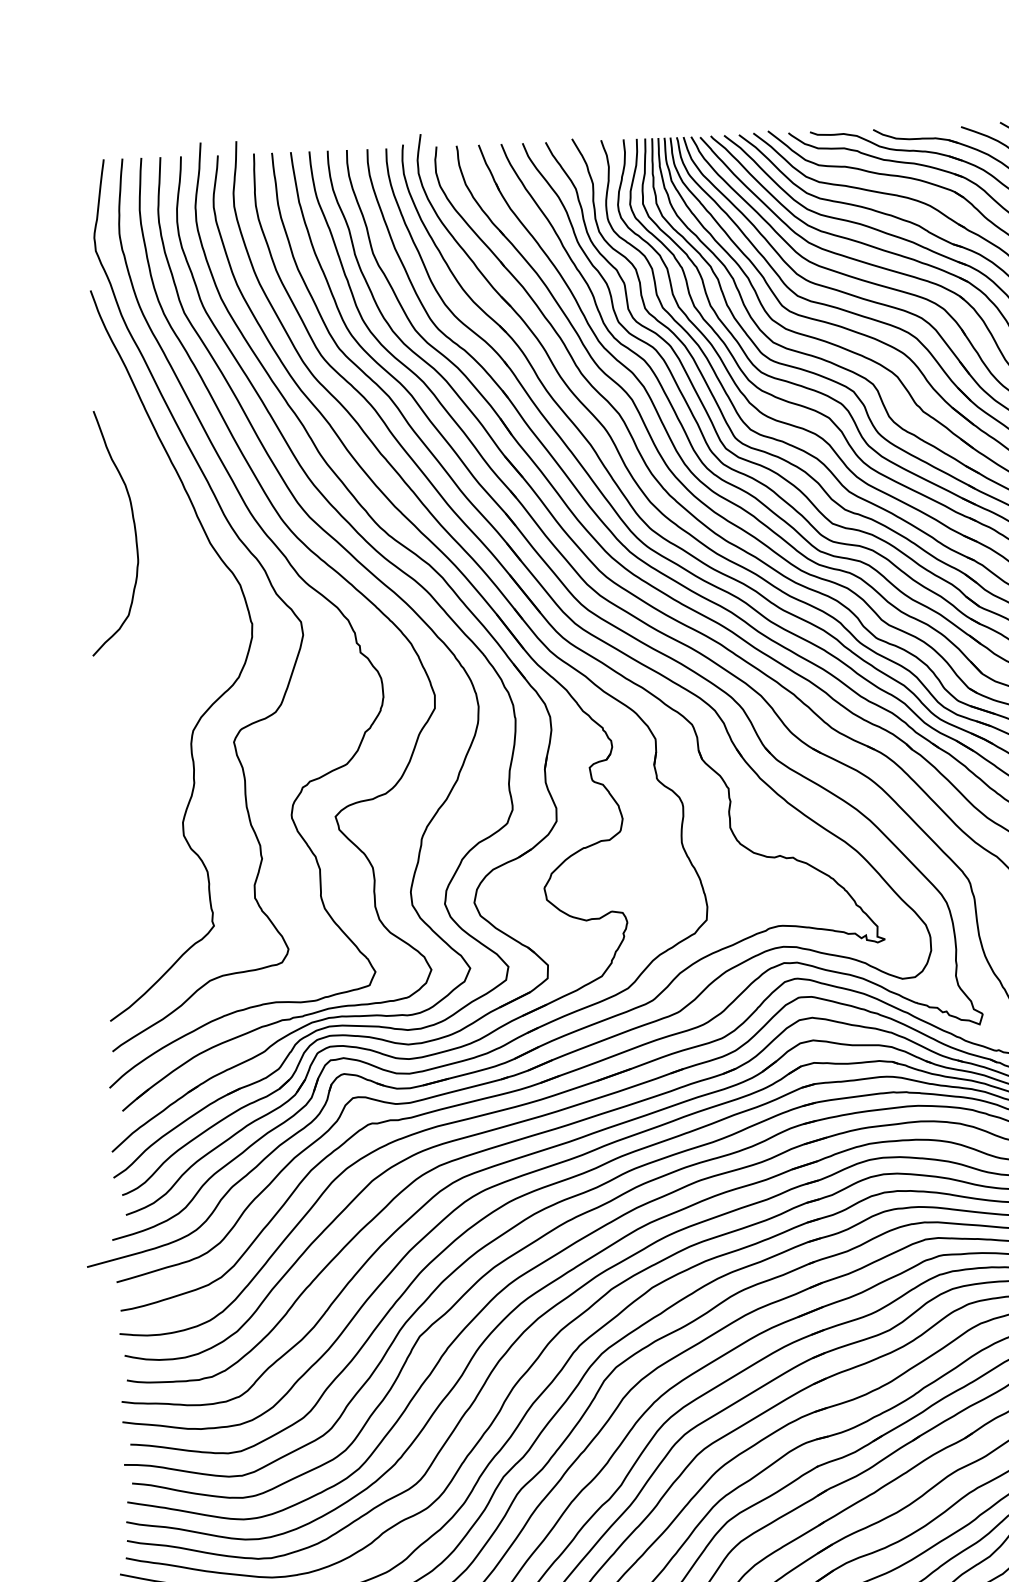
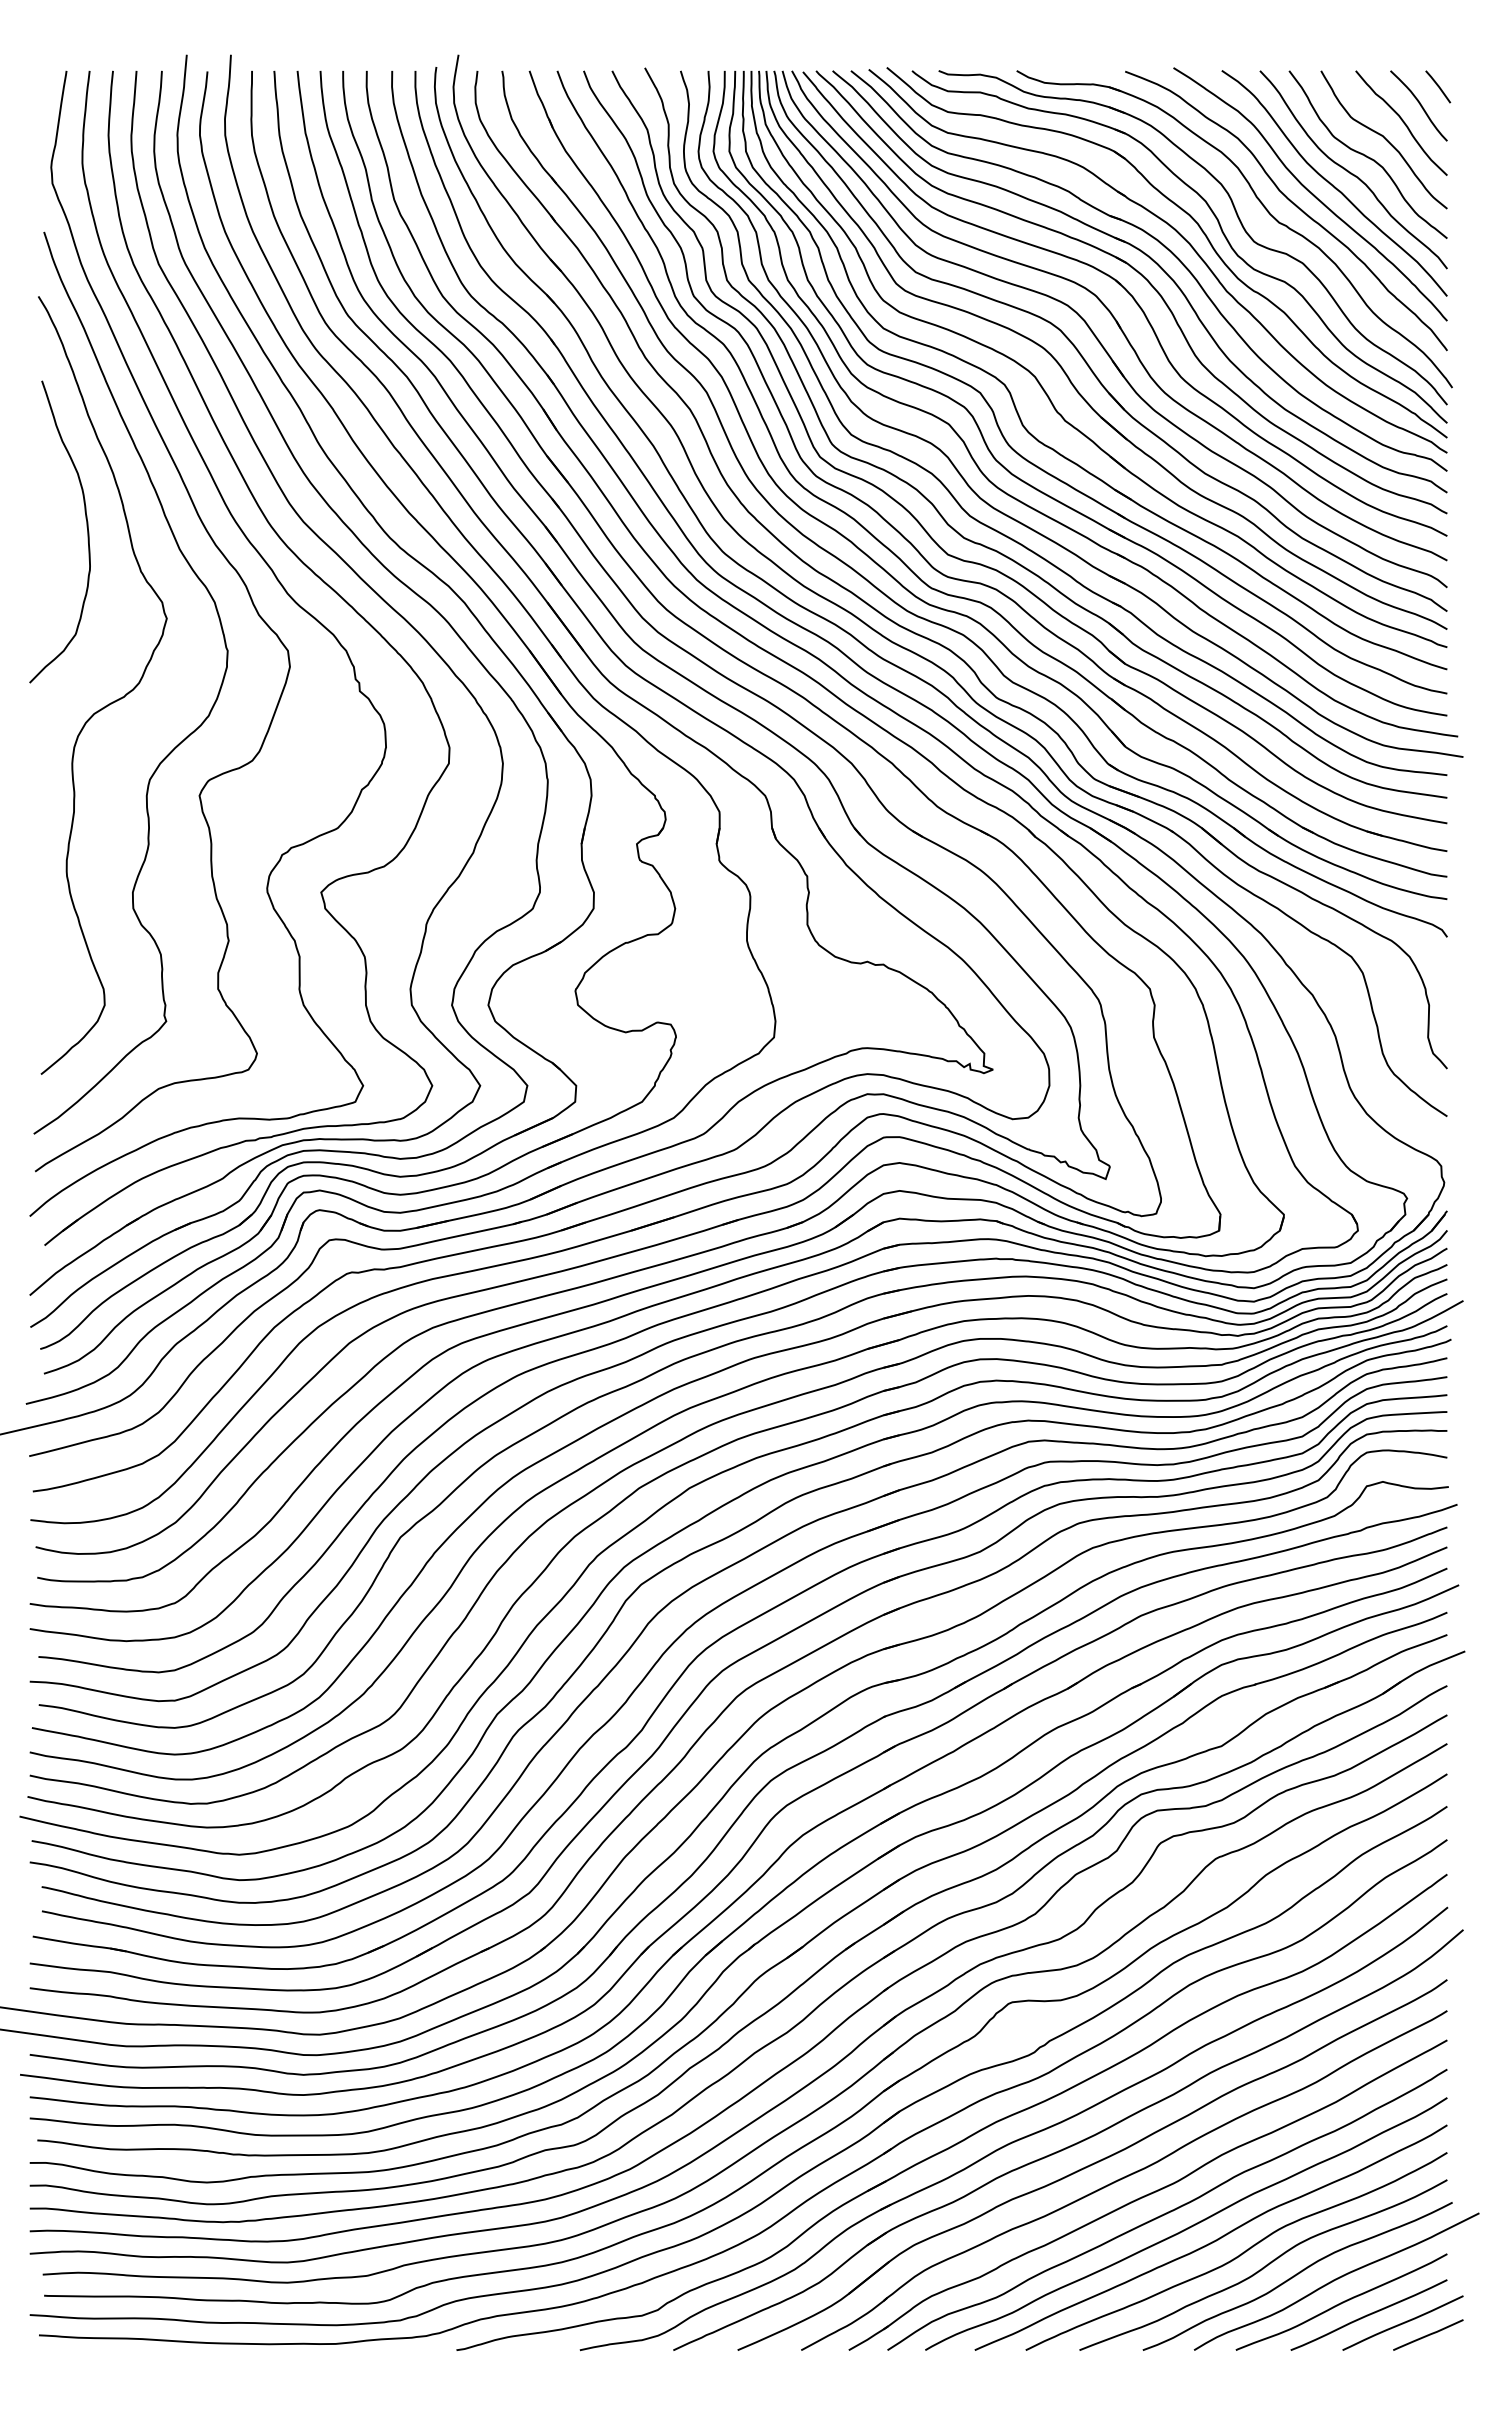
curve: (158, 669) -> (110, 702), added

